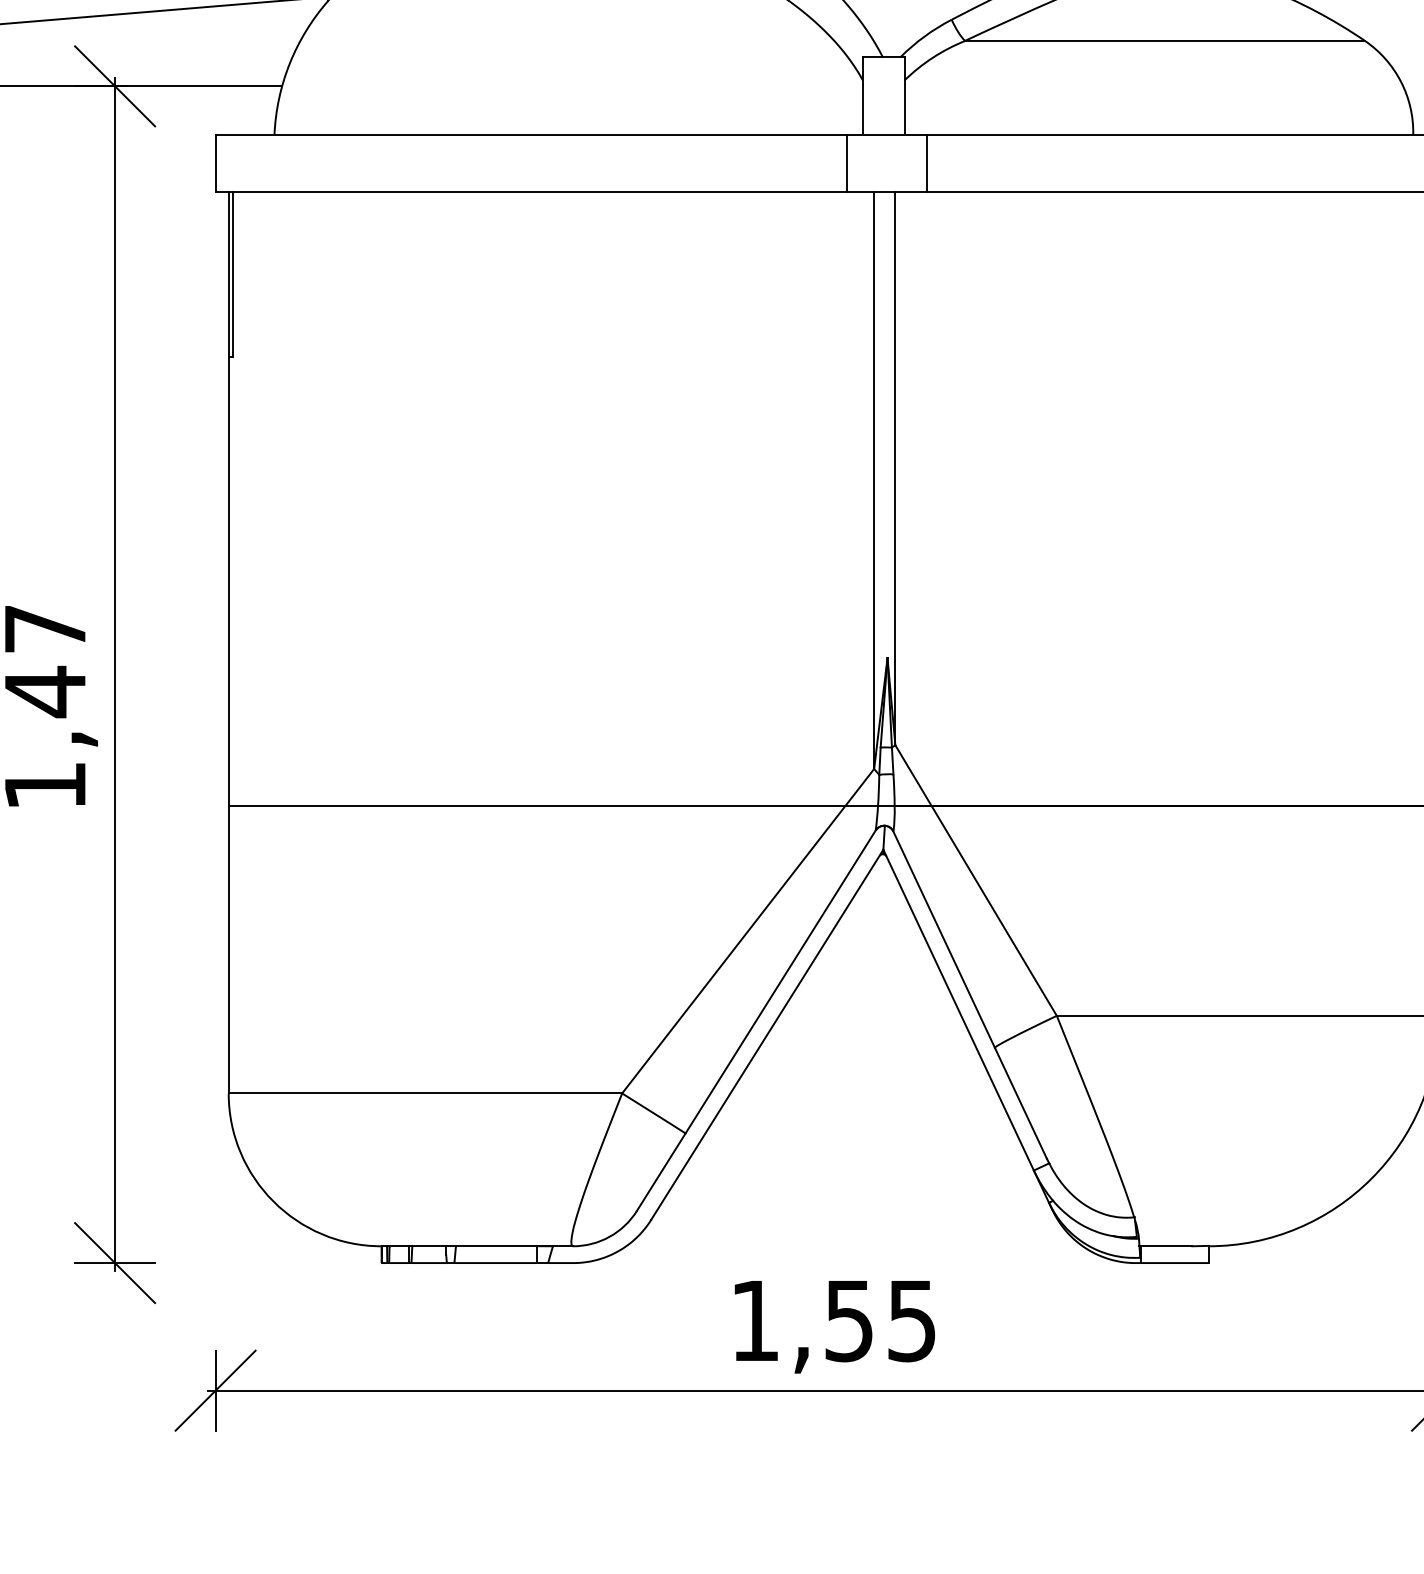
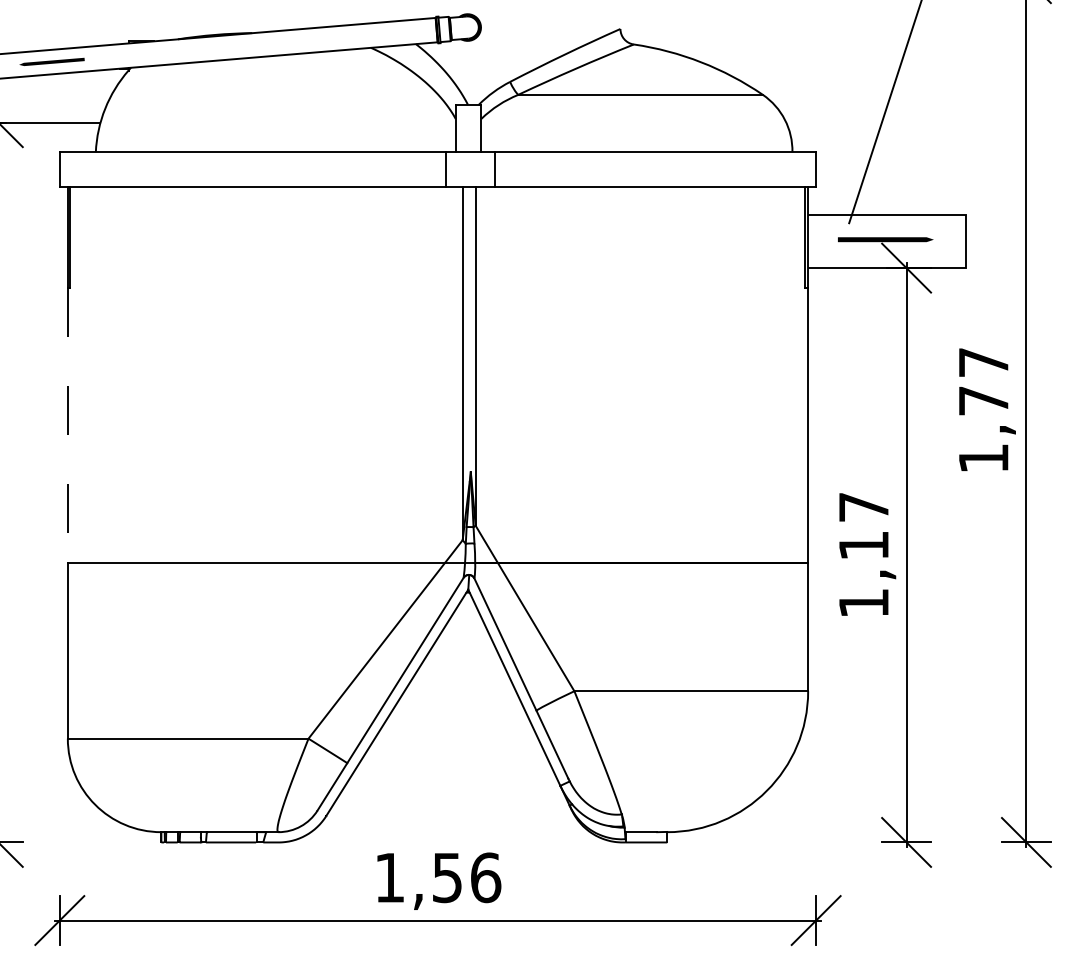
line: (228, 583) -> (67, 426), solid -> dashed
text: (913, 1320) -> (486, 877), 1,55 -> 1,56

